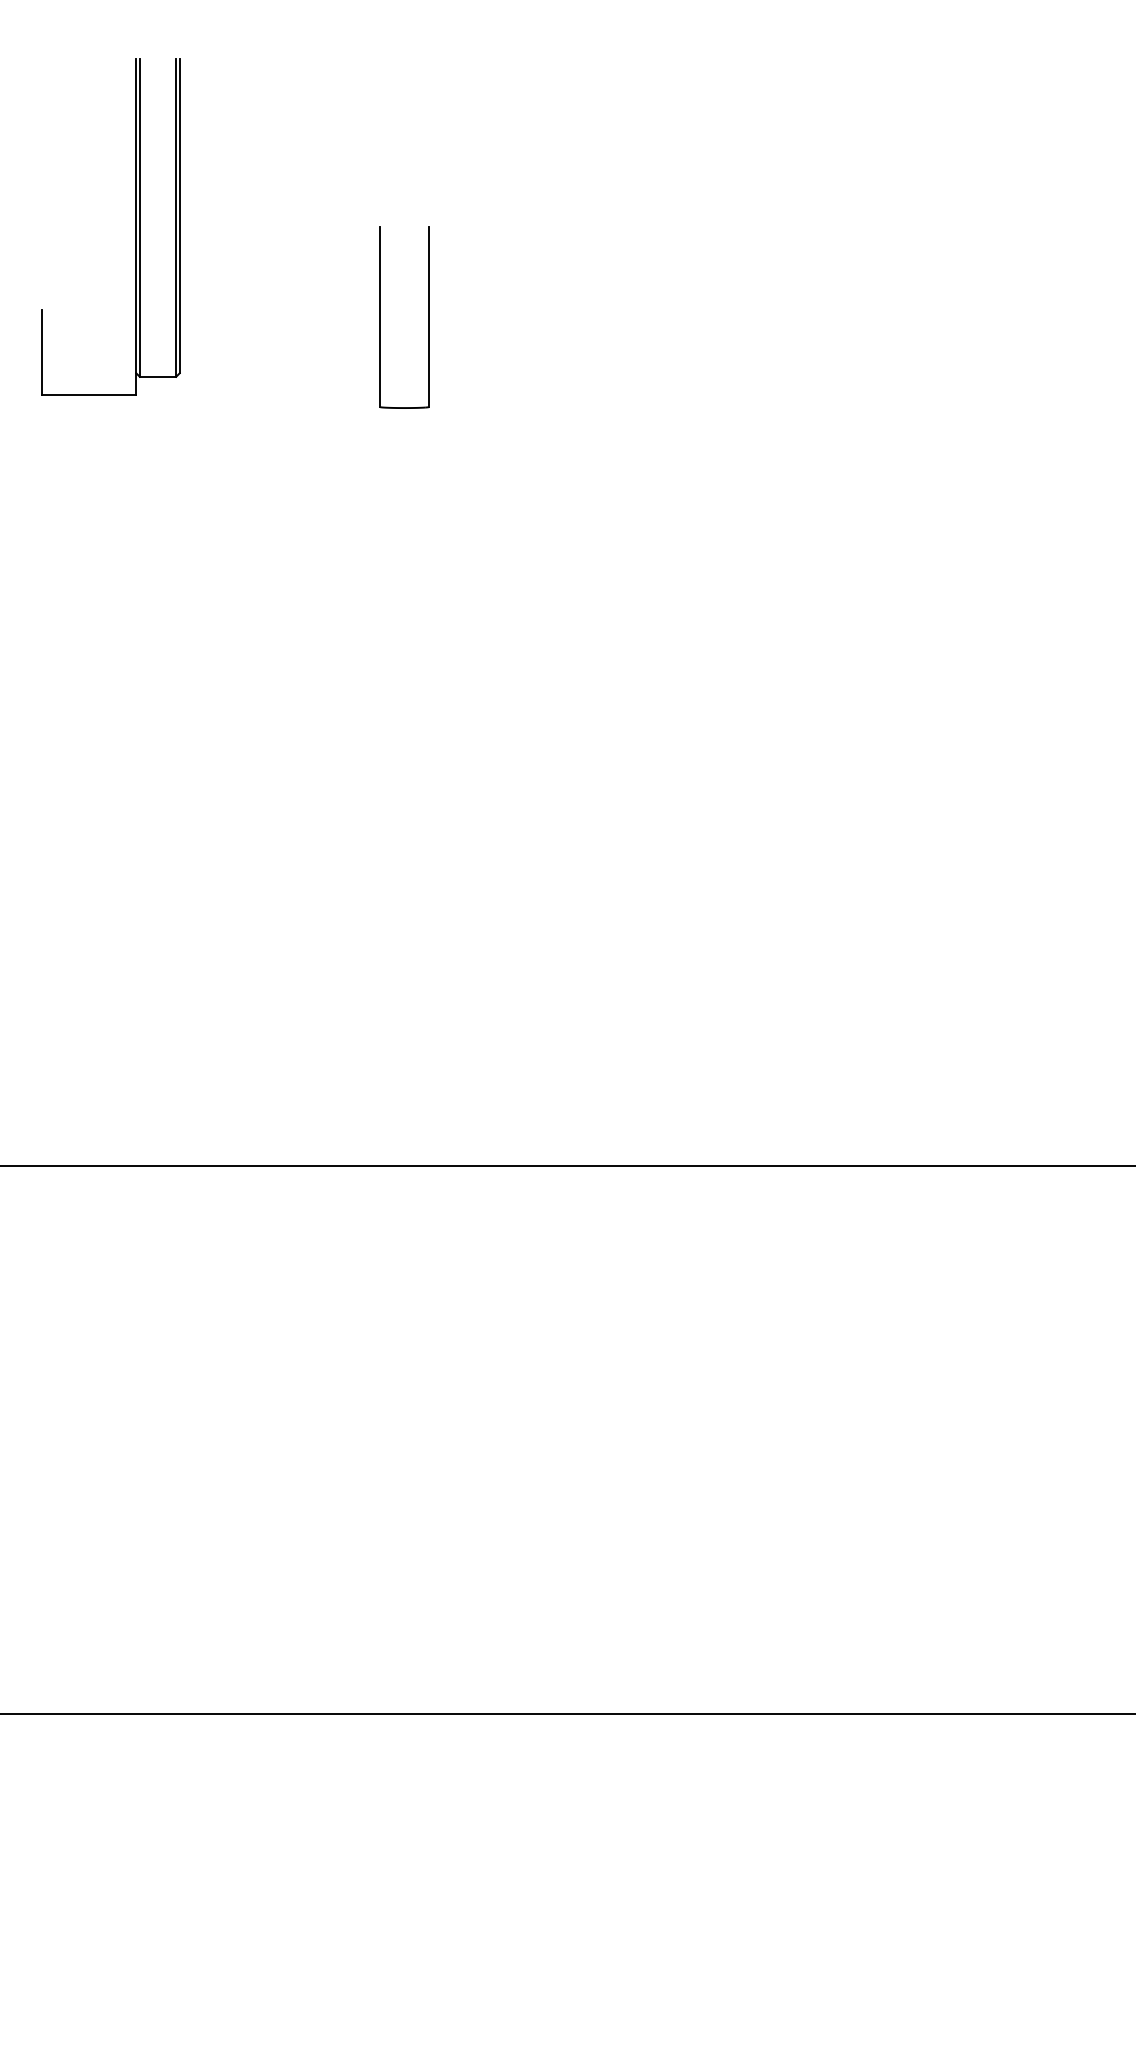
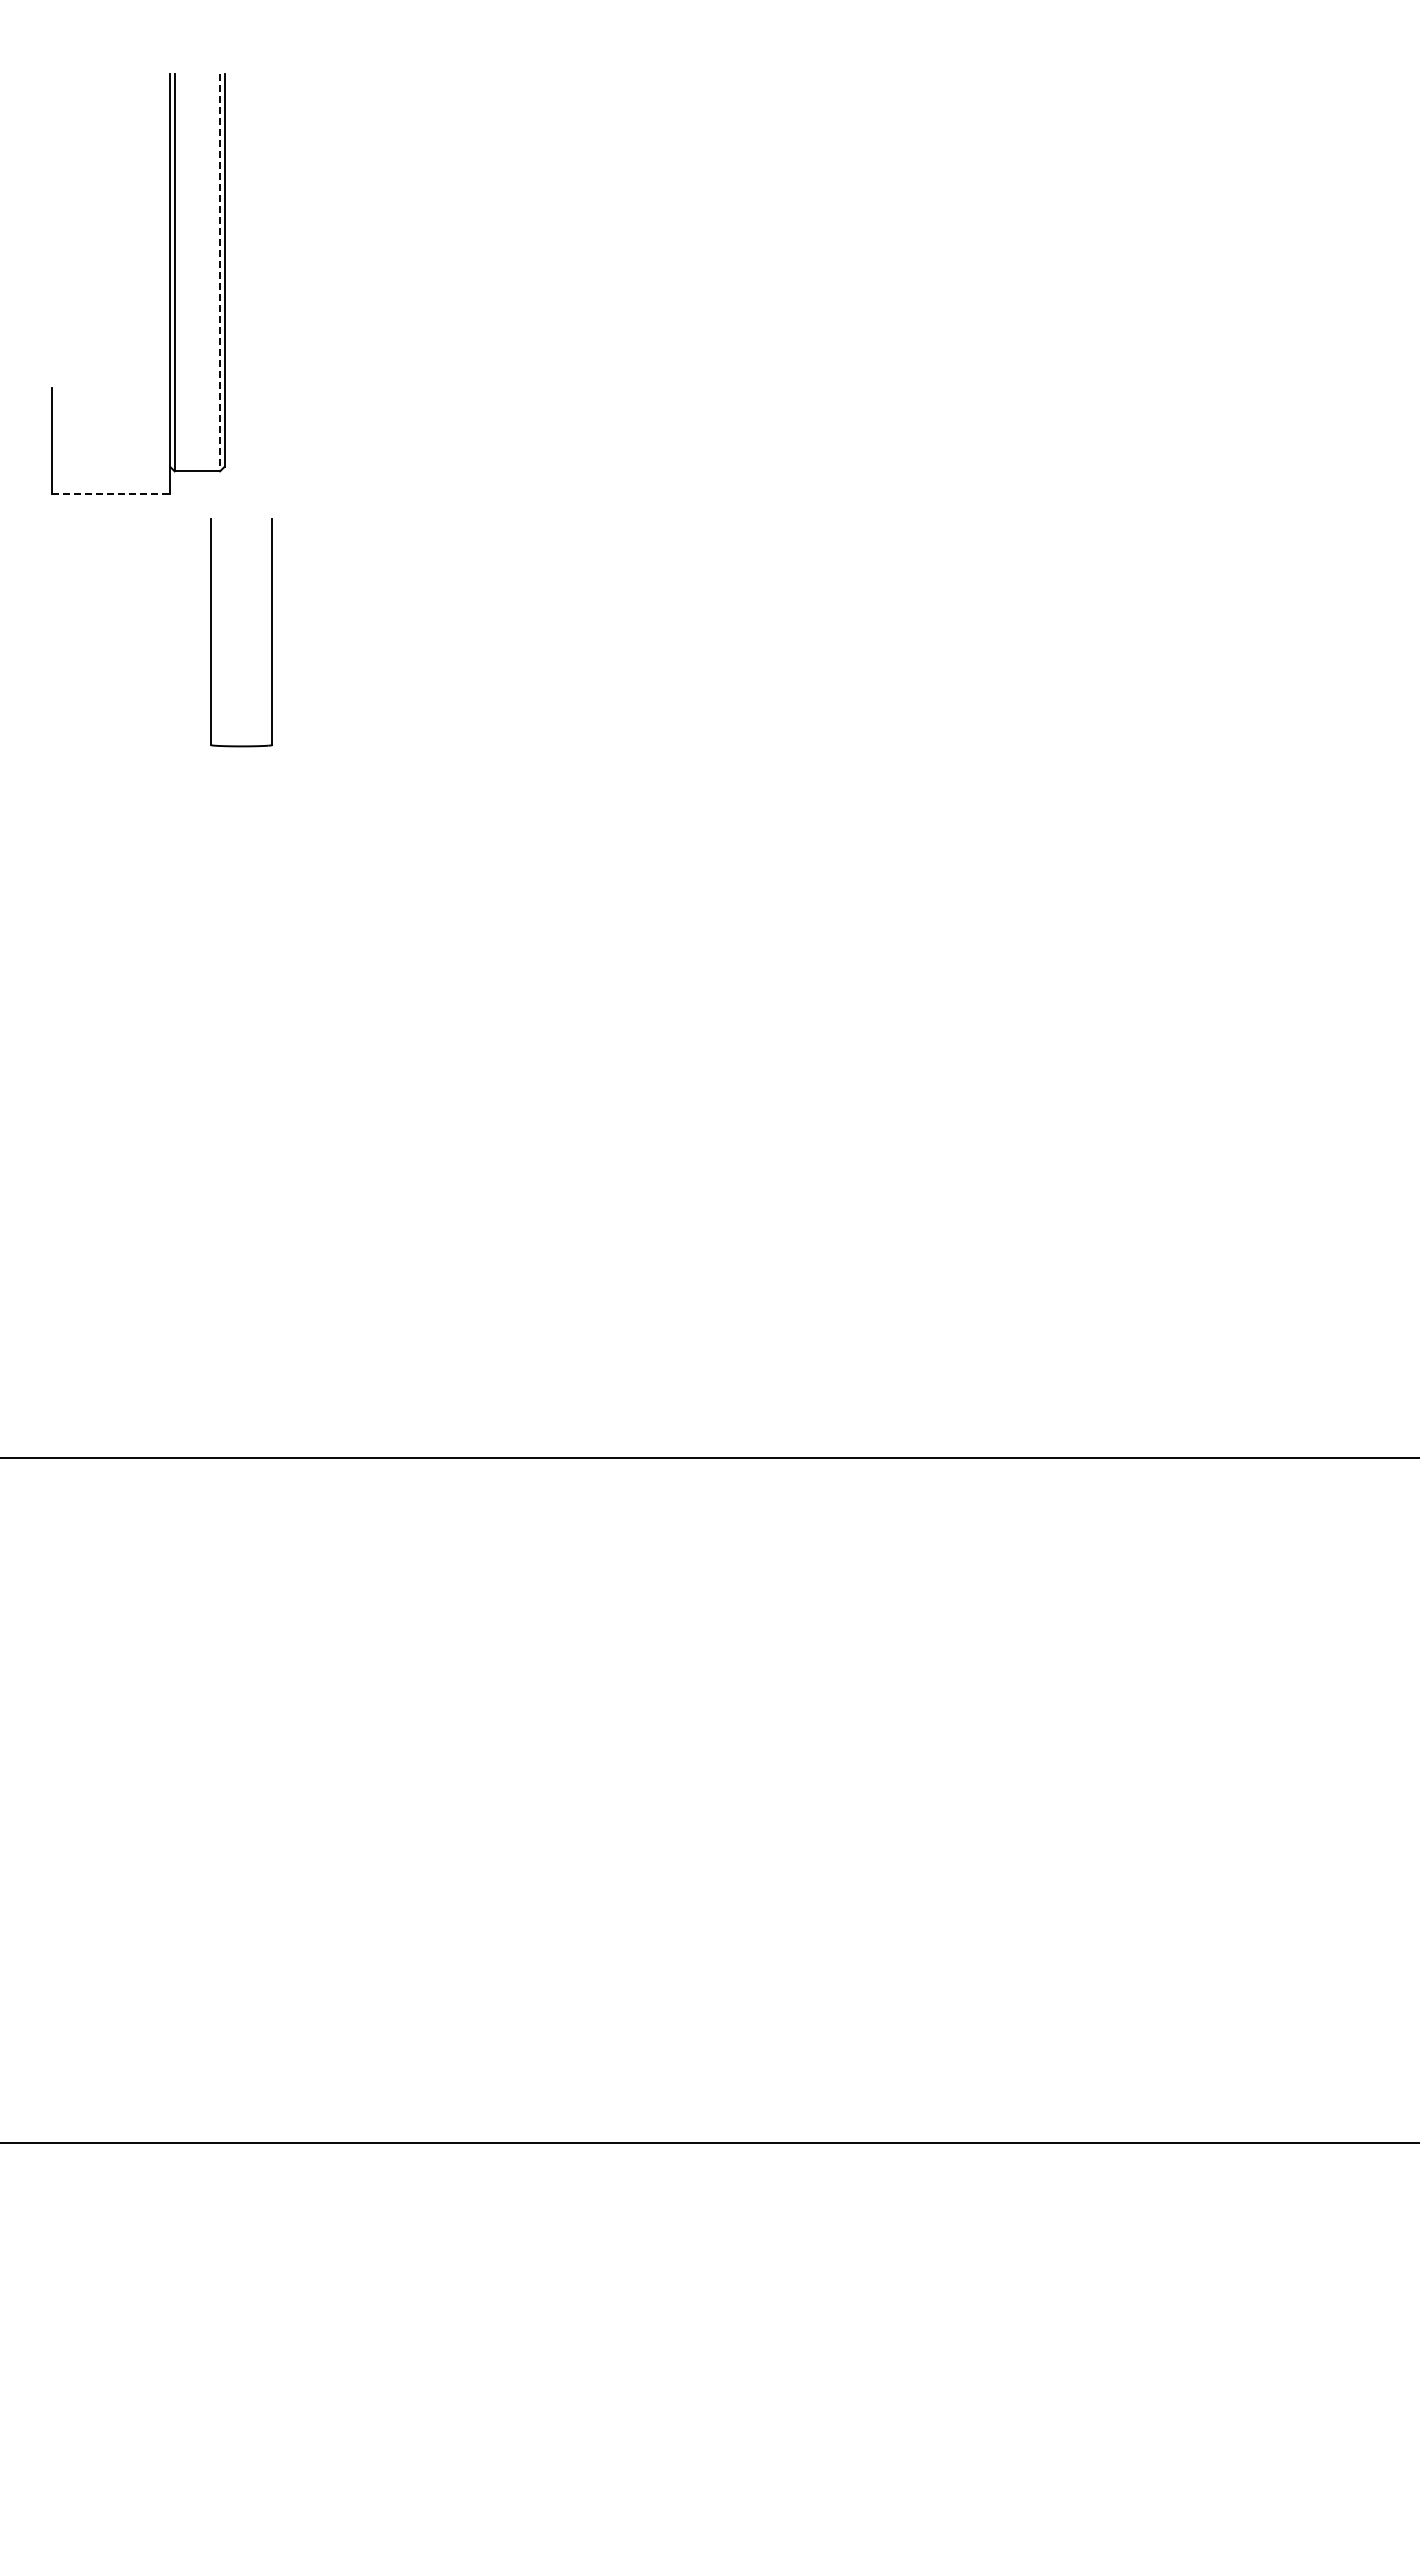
line: (176, 218) -> (220, 273), solid -> dashed
part: (380, 316) -> (211, 632), moved
line: (89, 395) -> (111, 494), solid -> dashed

